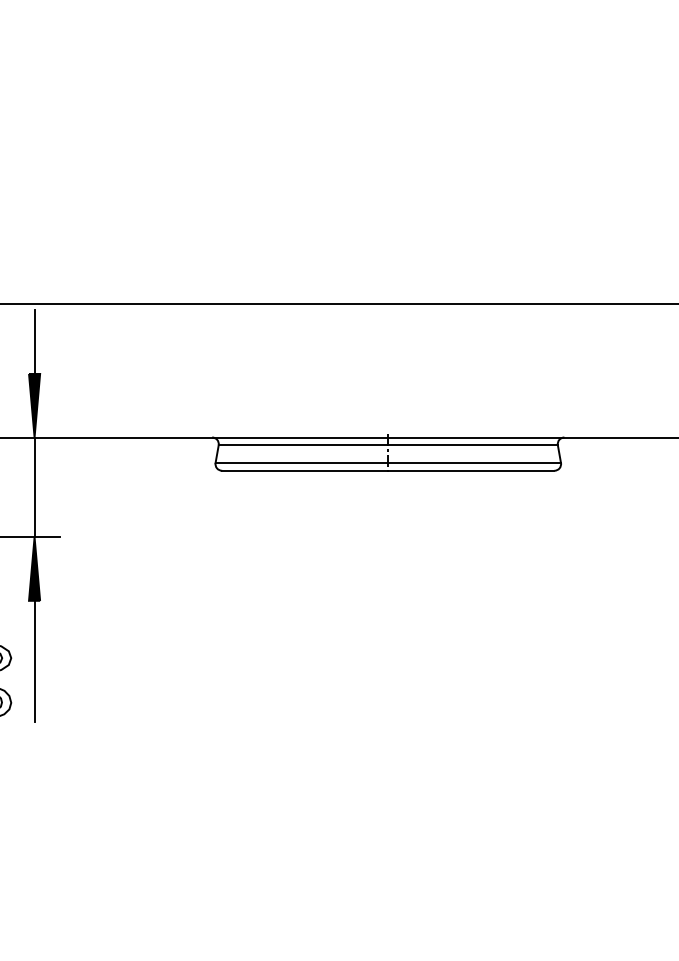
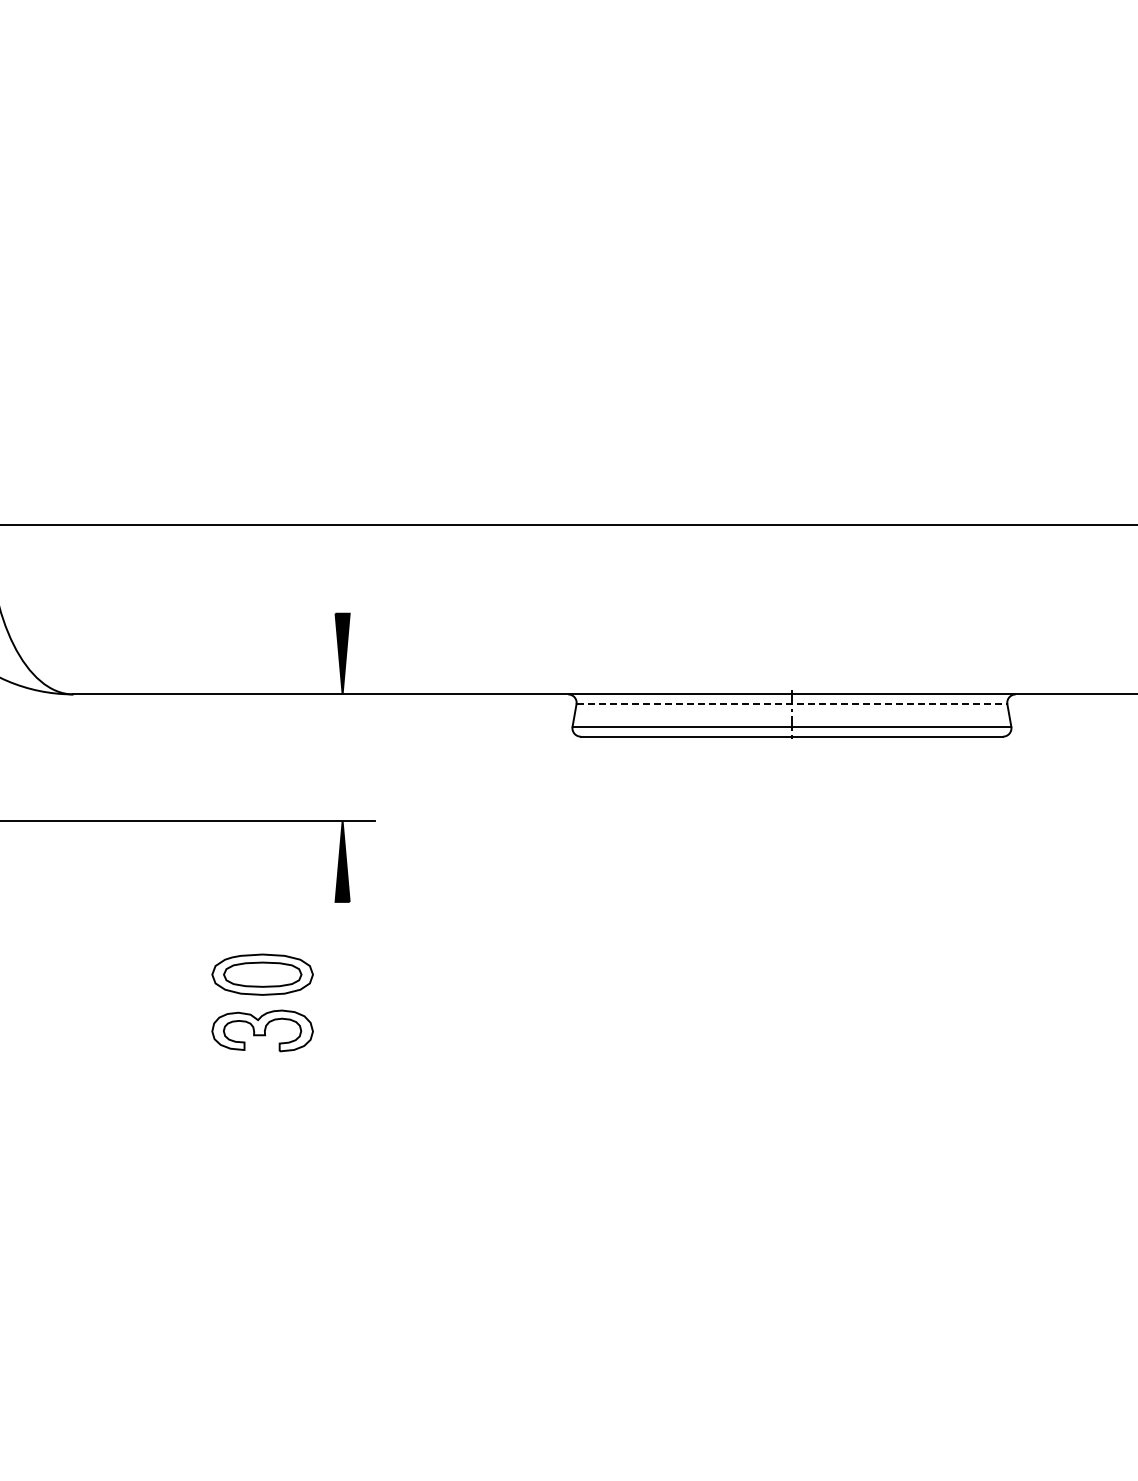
line: (34, 341) -> (342, 572), removed
line: (388, 445) -> (792, 704), solid -> dashed
line: (34, 487) -> (342, 757), removed
line: (34, 661) -> (342, 978), removed

